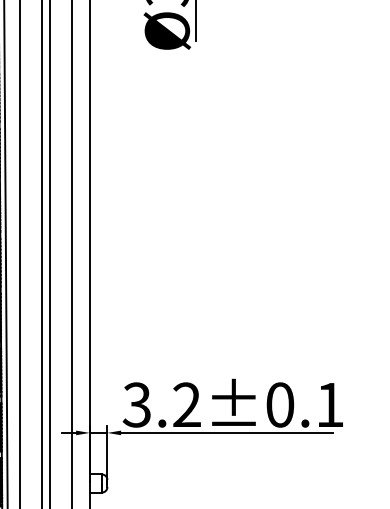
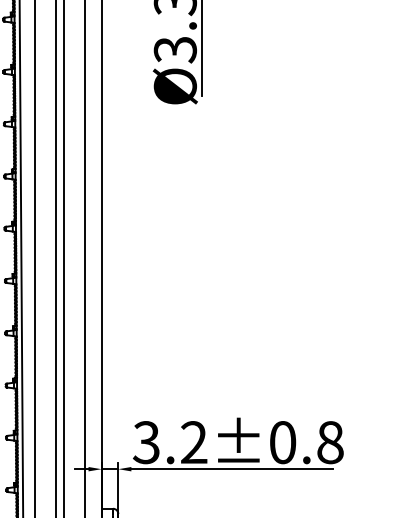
text: (330, 404) -> (330, 442), 3.2±0.1 -> 3.2±0.8

